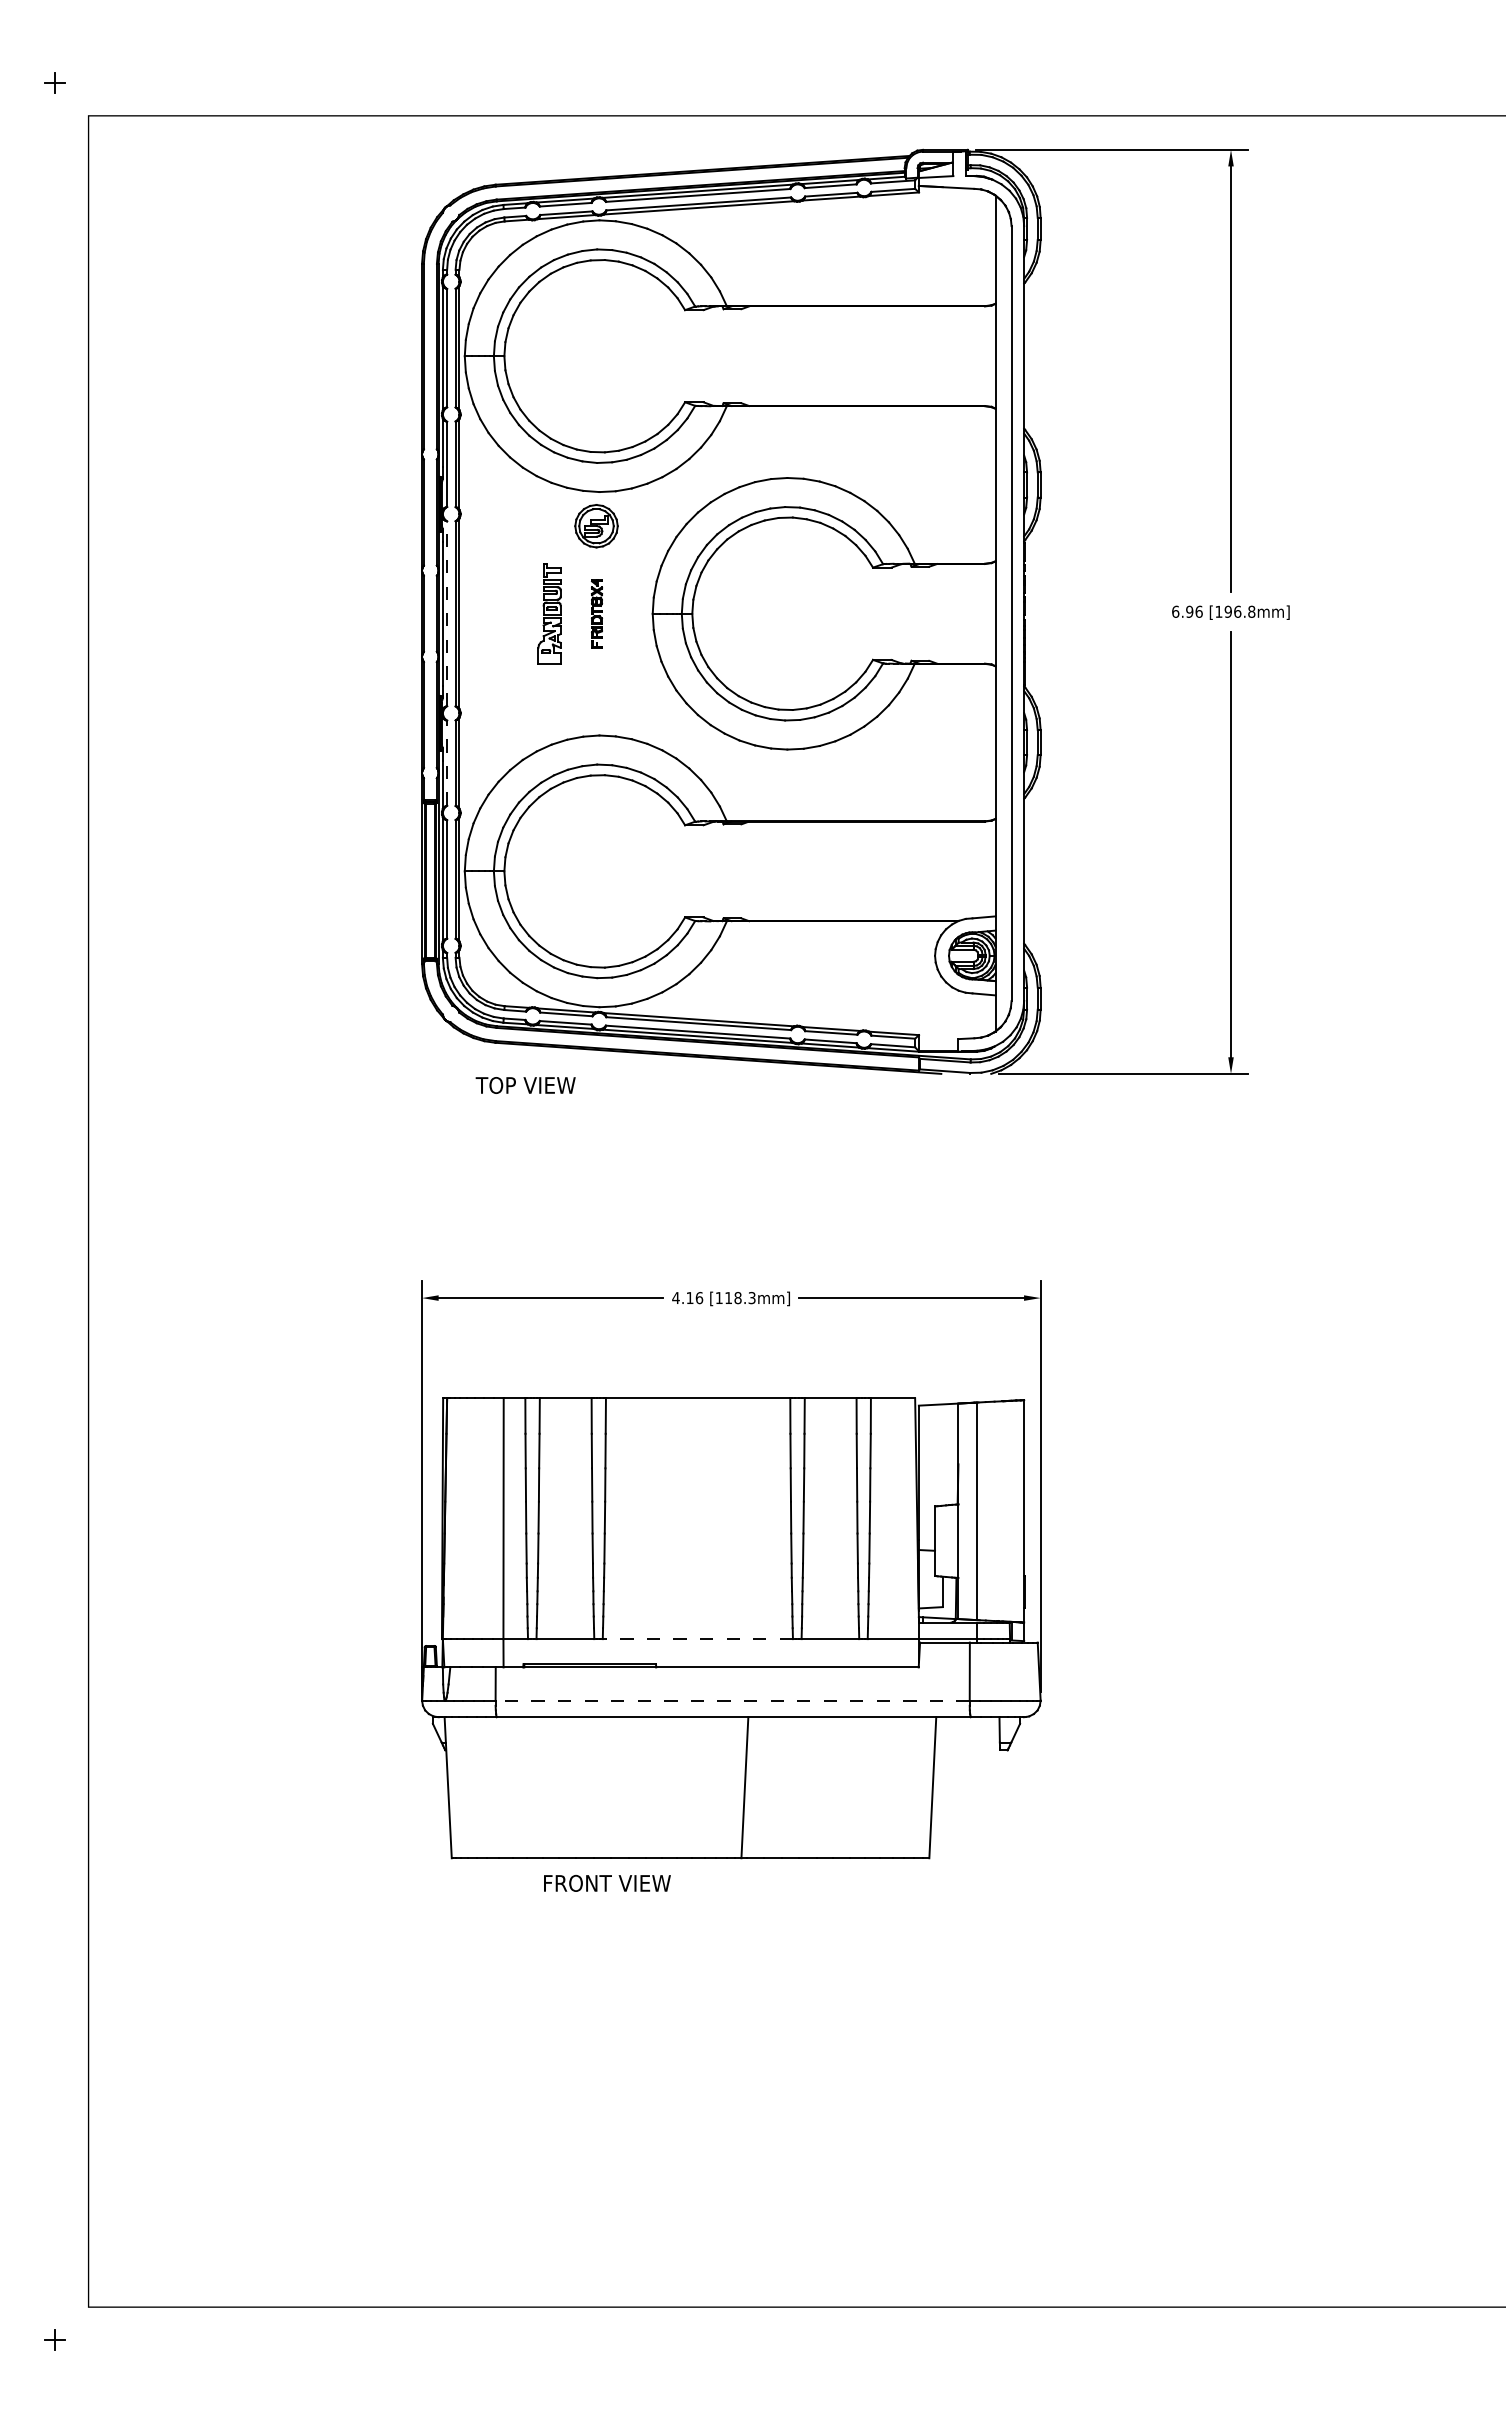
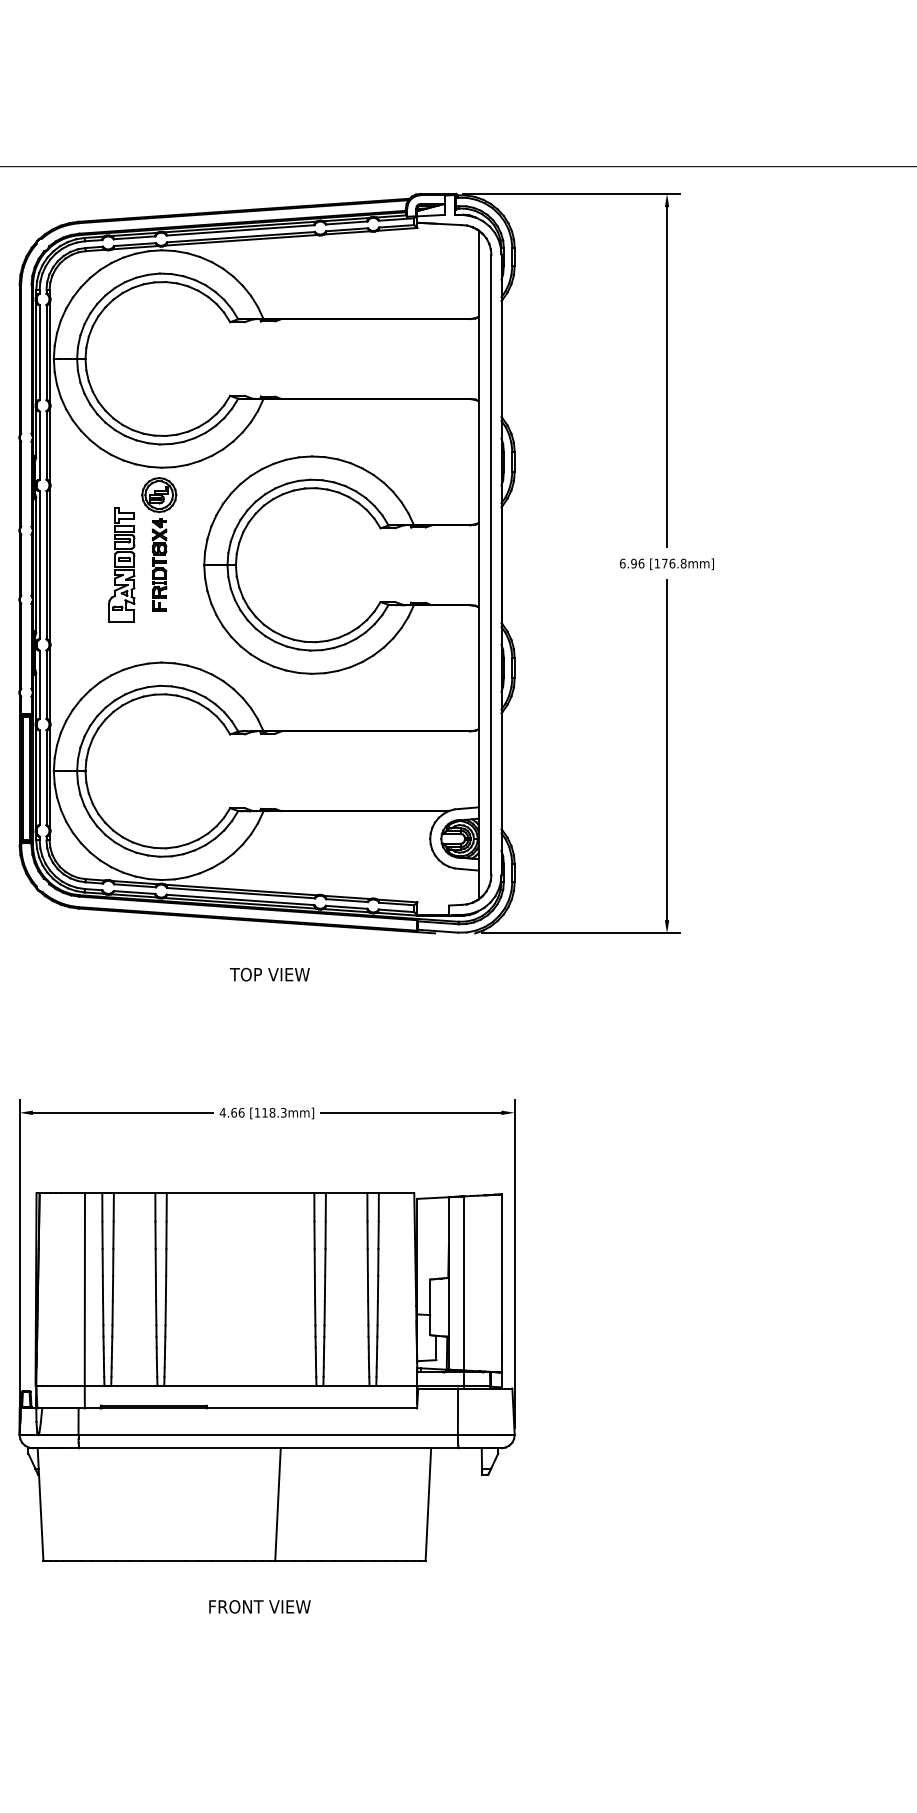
text: (1227, 611) -> (664, 563), [196.8mm] -> [176.8mm]
line: (447, 613) -> (39, 564), dashed -> solid
part: (549, 613) -> (121, 564), size x1.43
part: (596, 613) -> (159, 564), size x1.67
line: (447, 763) -> (39, 684), dashed -> solid
text: (525, 1085) -> (269, 974), moved
text: (689, 1298) -> (233, 1113), 4.16 -> 4.66
line: (697, 1639) -> (240, 1386), dashed -> solid
line: (732, 1700) -> (268, 1434), dashed -> solid
text: (607, 1882) -> (260, 1606), moved

